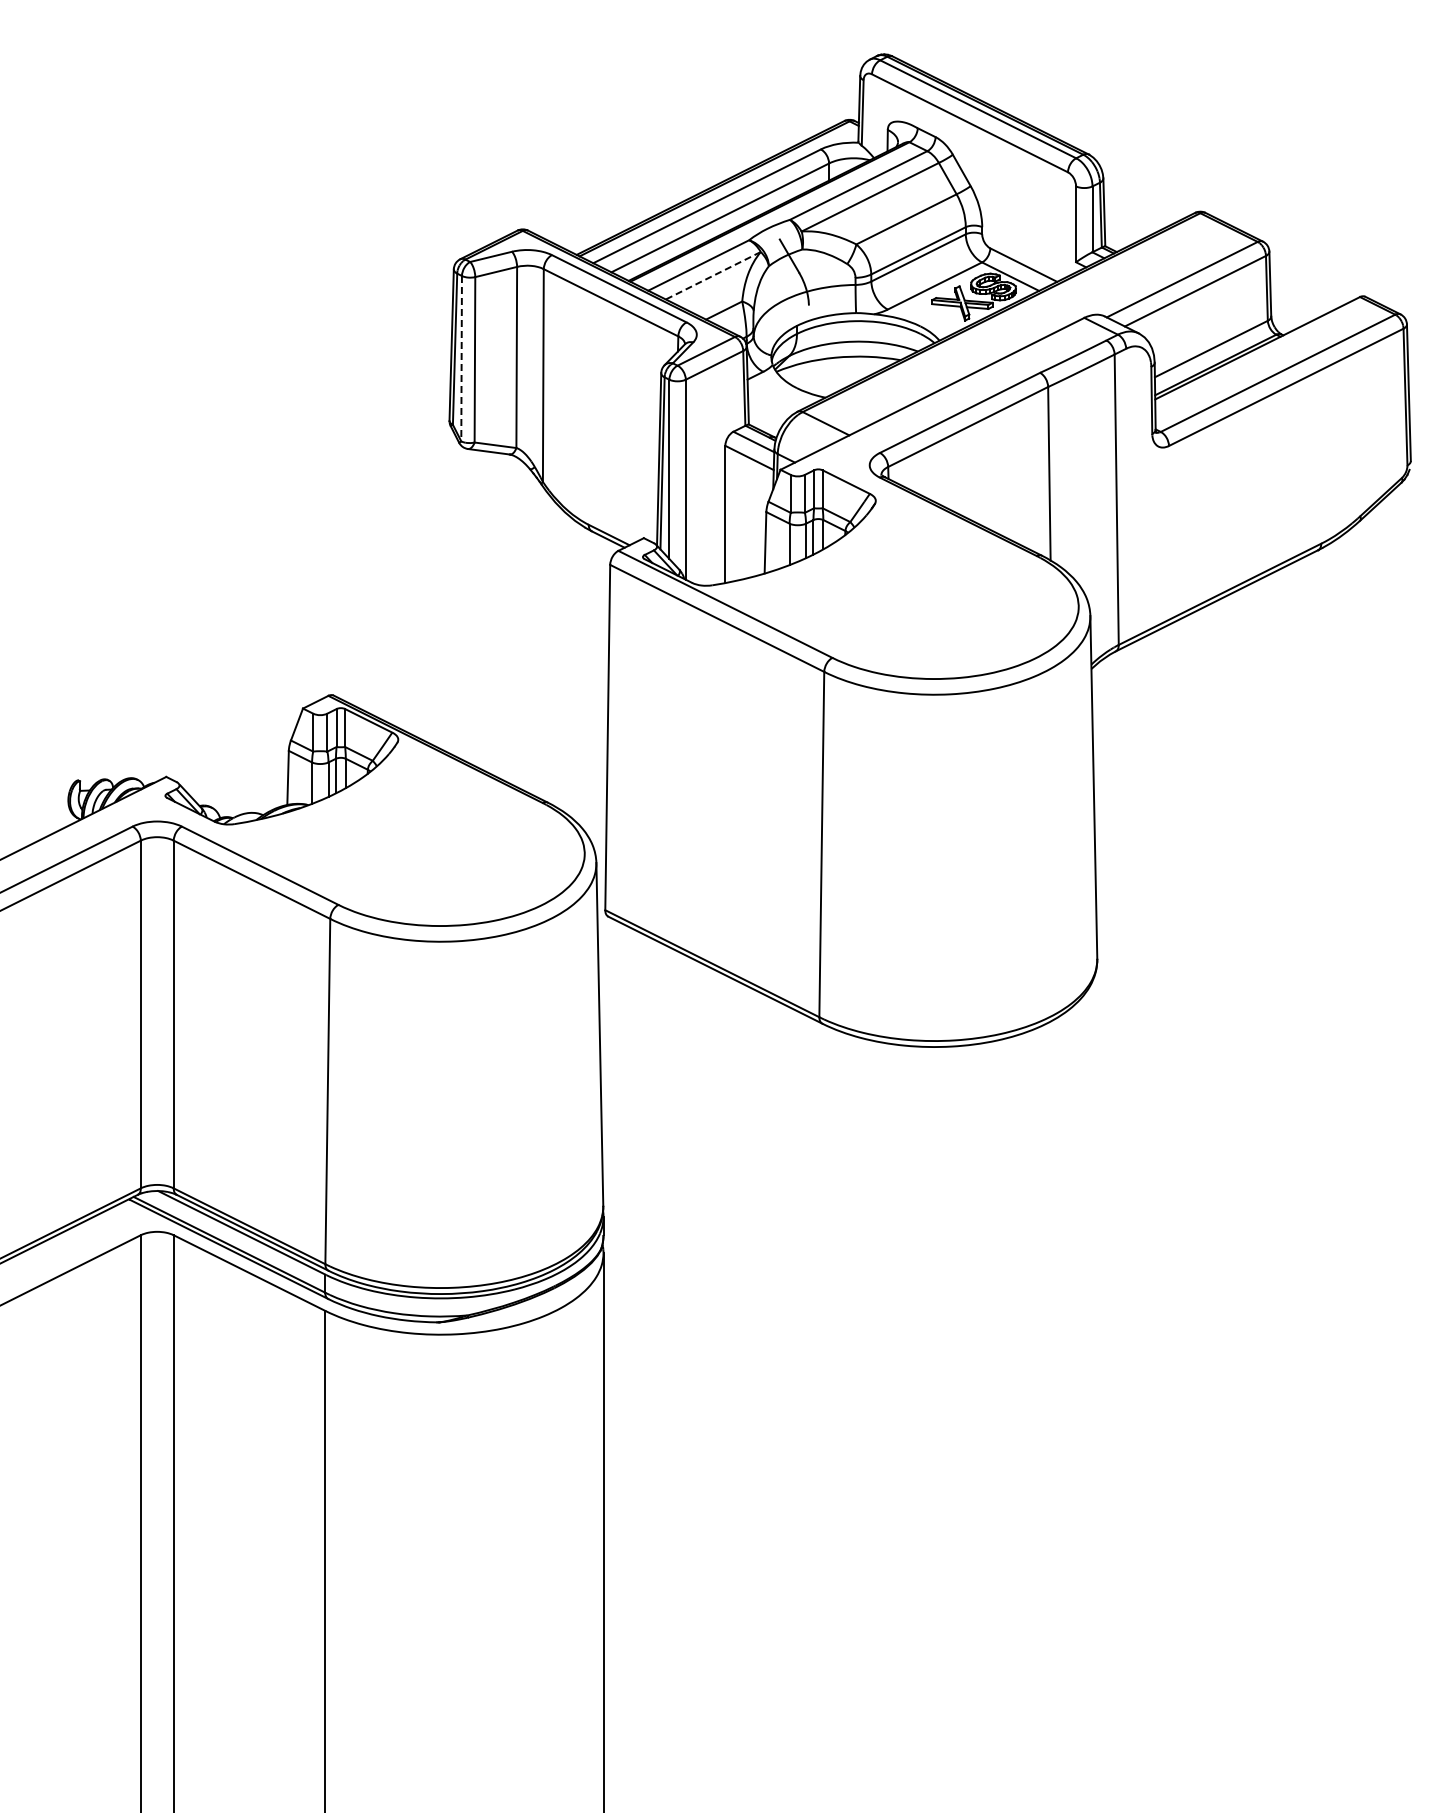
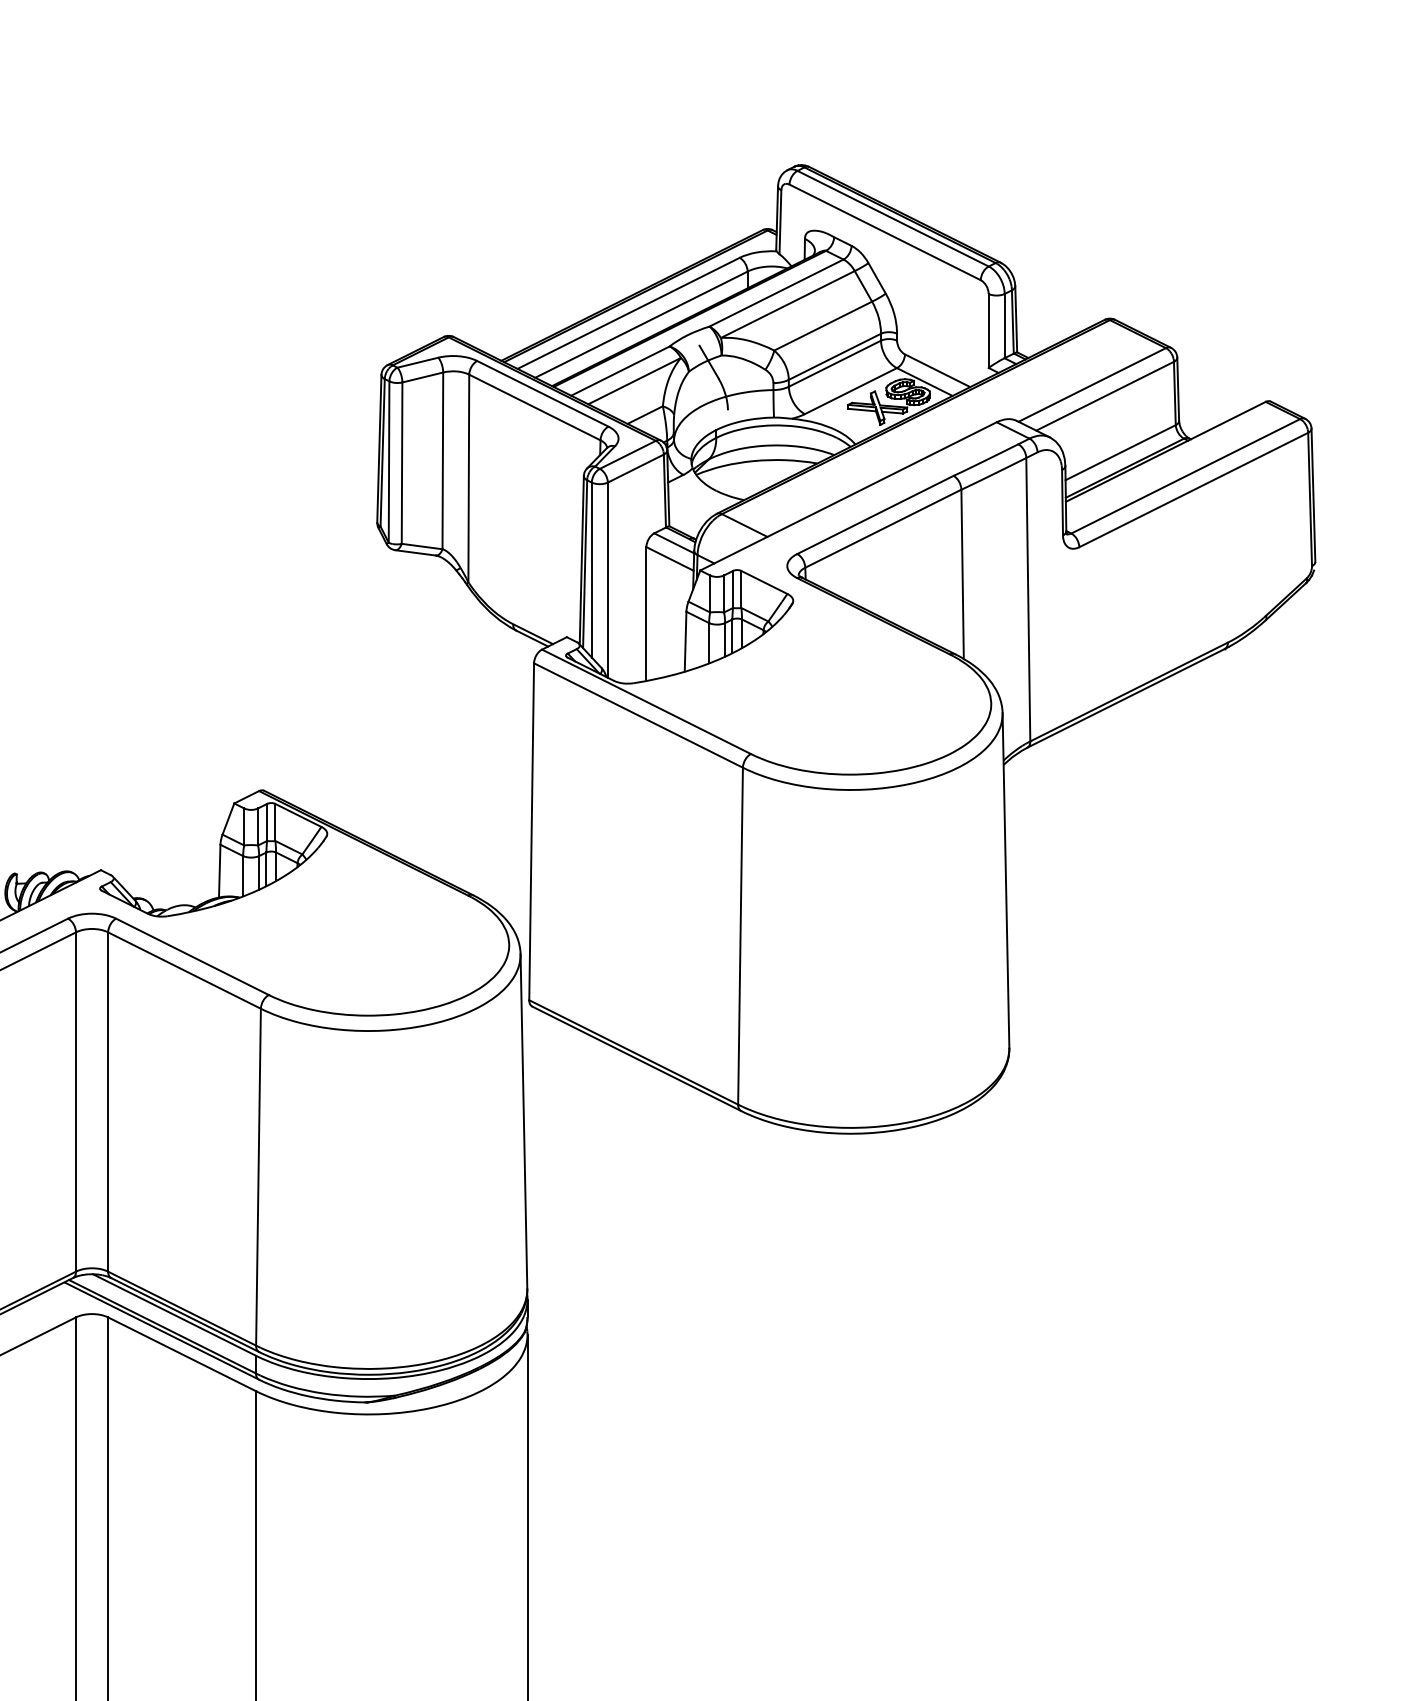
line: (712, 275) -> (633, 380), dashed -> solid
line: (461, 358) -> (388, 461), dashed -> solid

